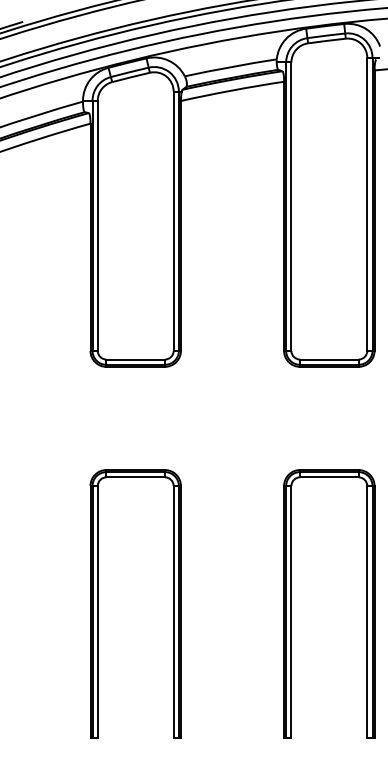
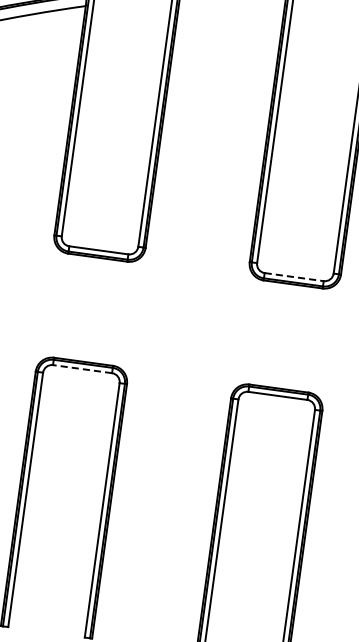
line: (329, 359) -> (294, 277), solid -> dashed
line: (135, 477) -> (82, 369), solid -> dashed

